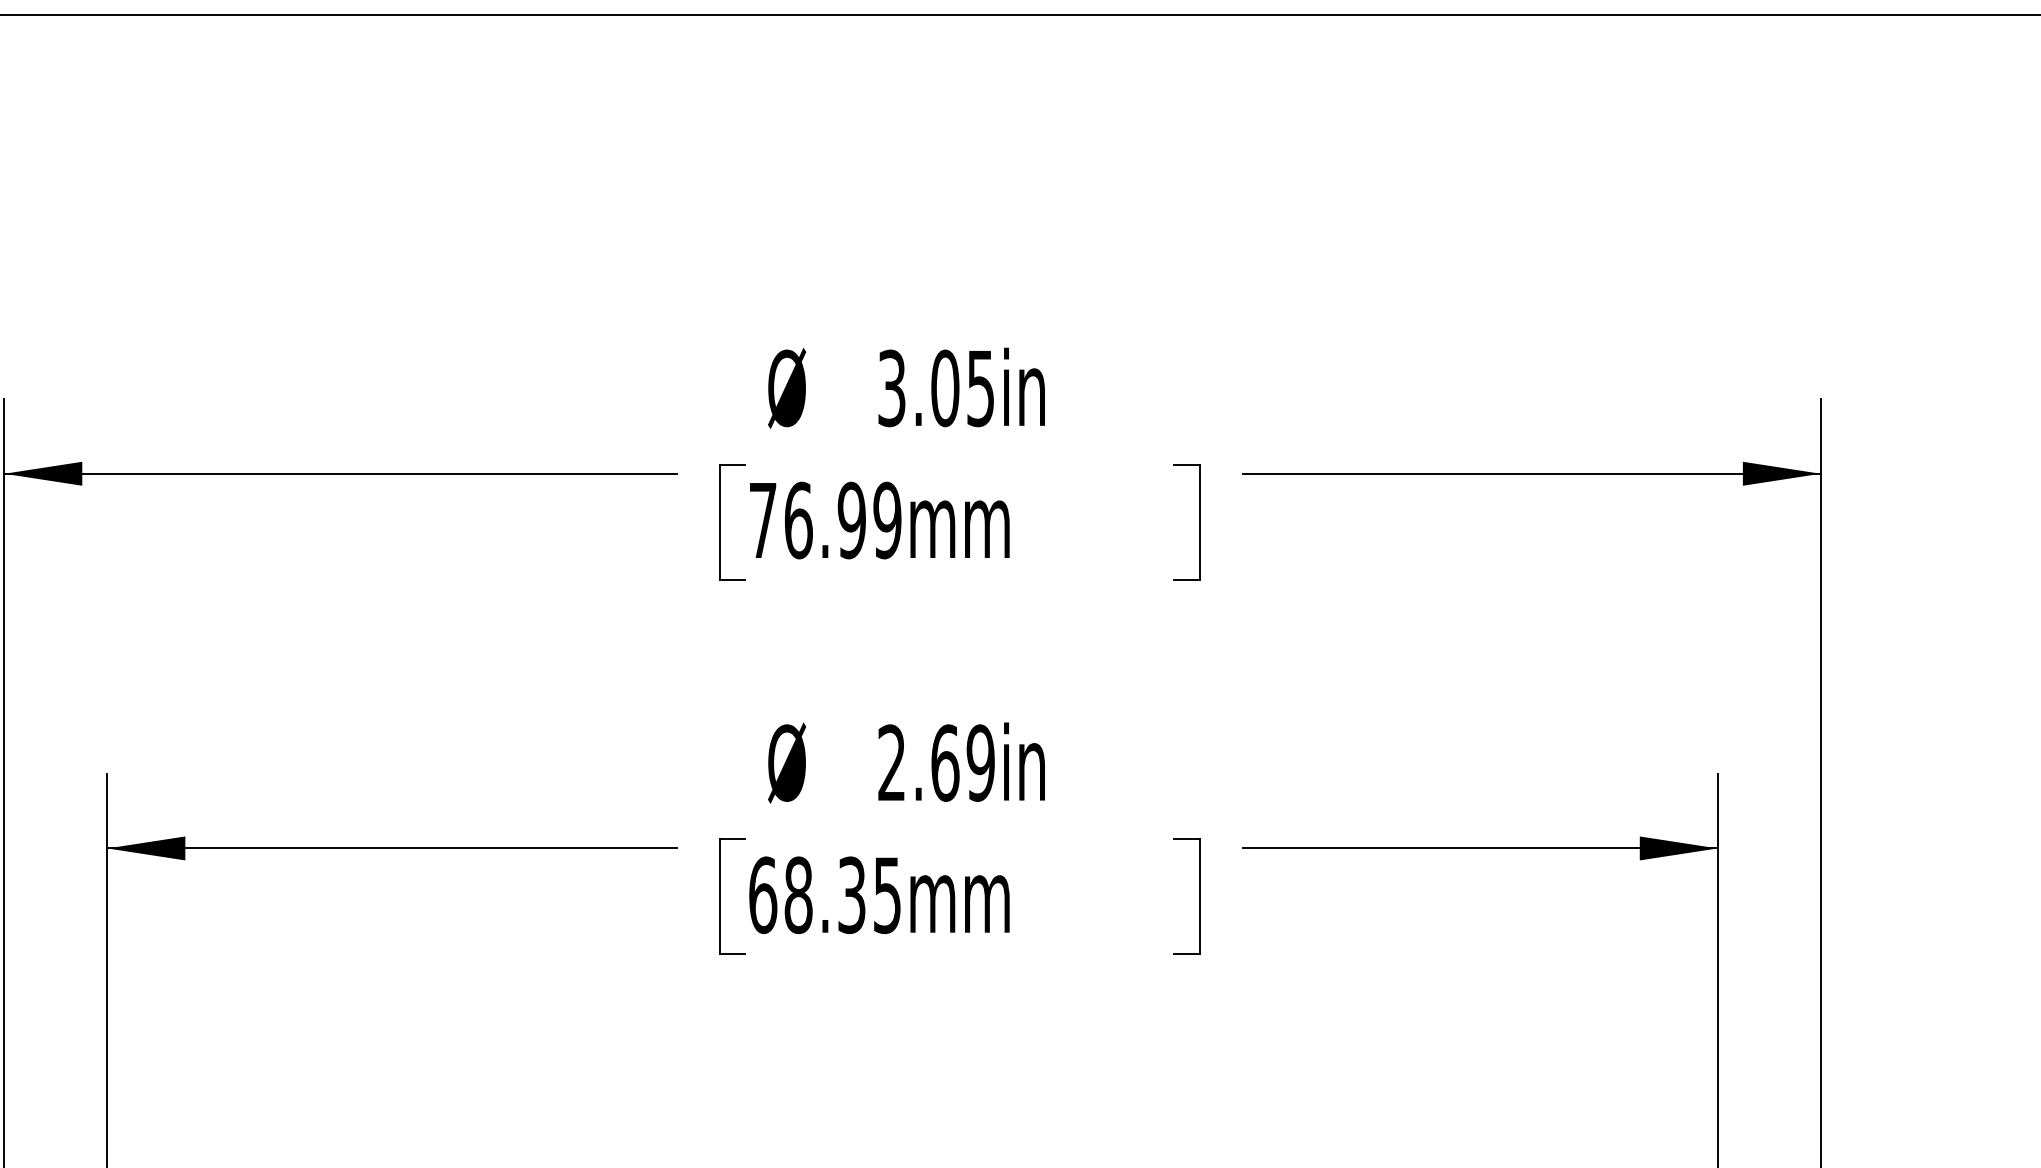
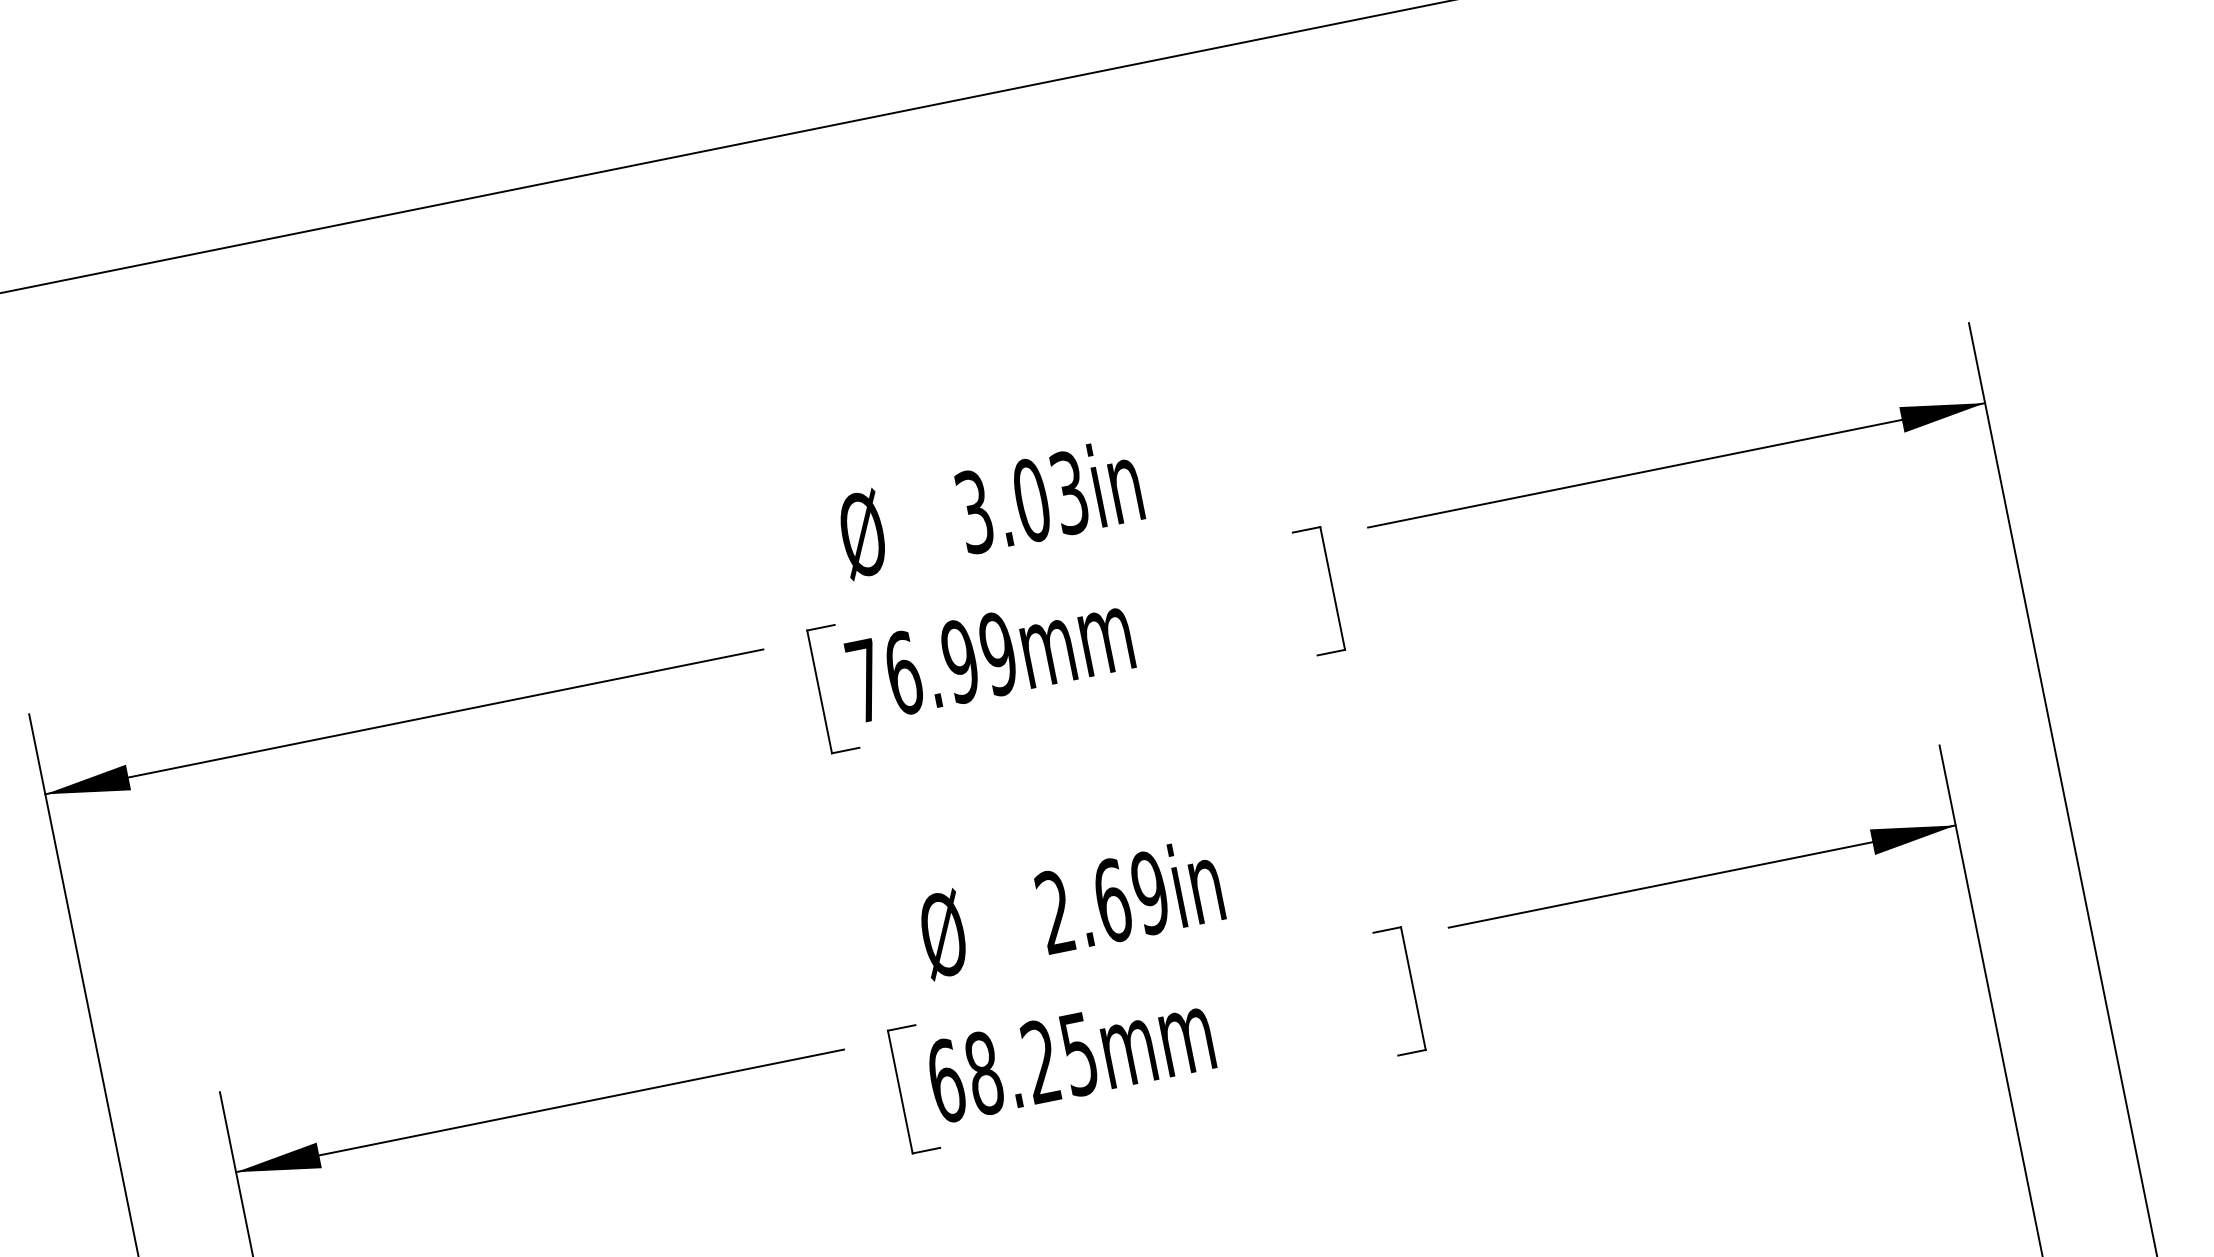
text: (981, 387) -> (1070, 491), 3.05in -> 3.03in
text: (851, 895) -> (1040, 1062), 68.35mm -> 68.25mm

